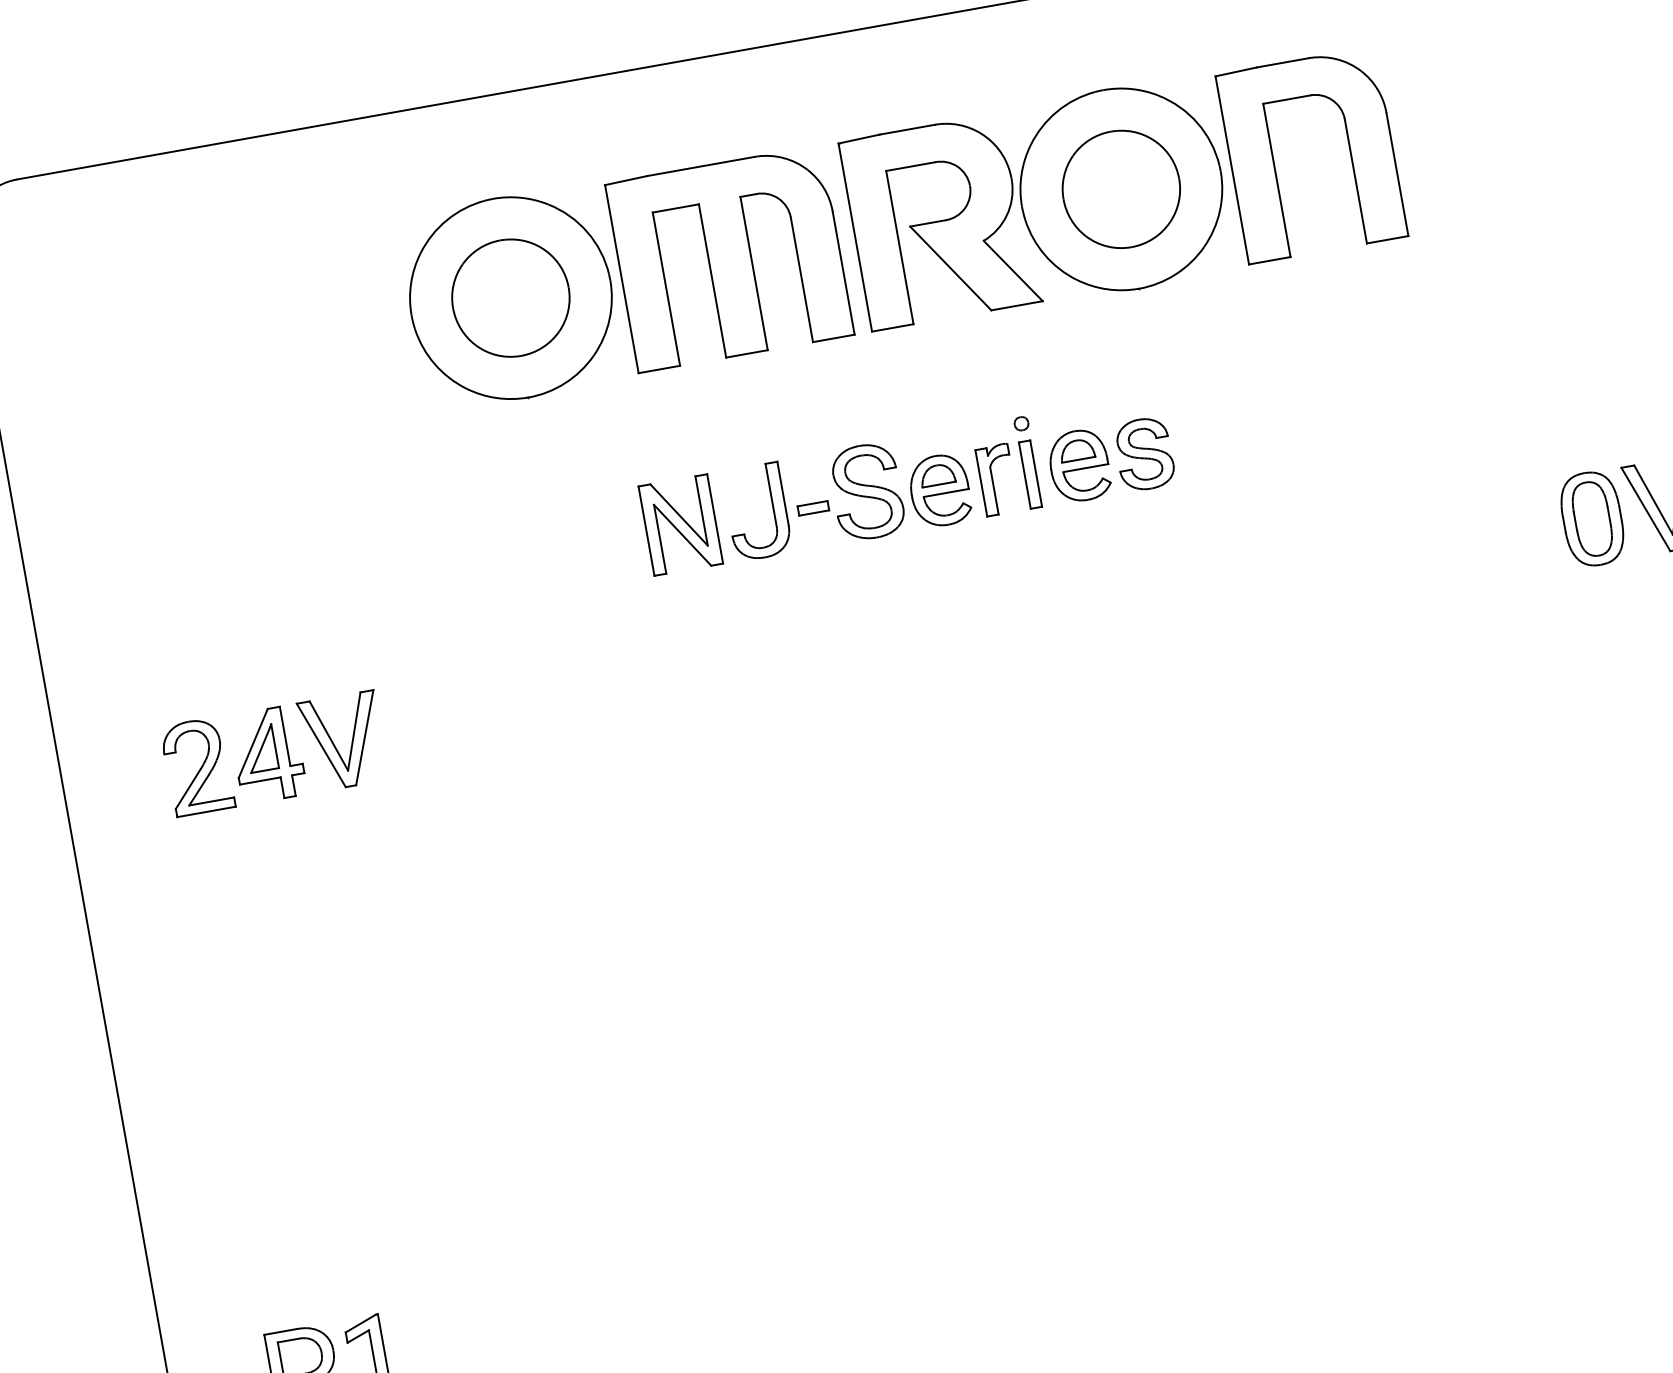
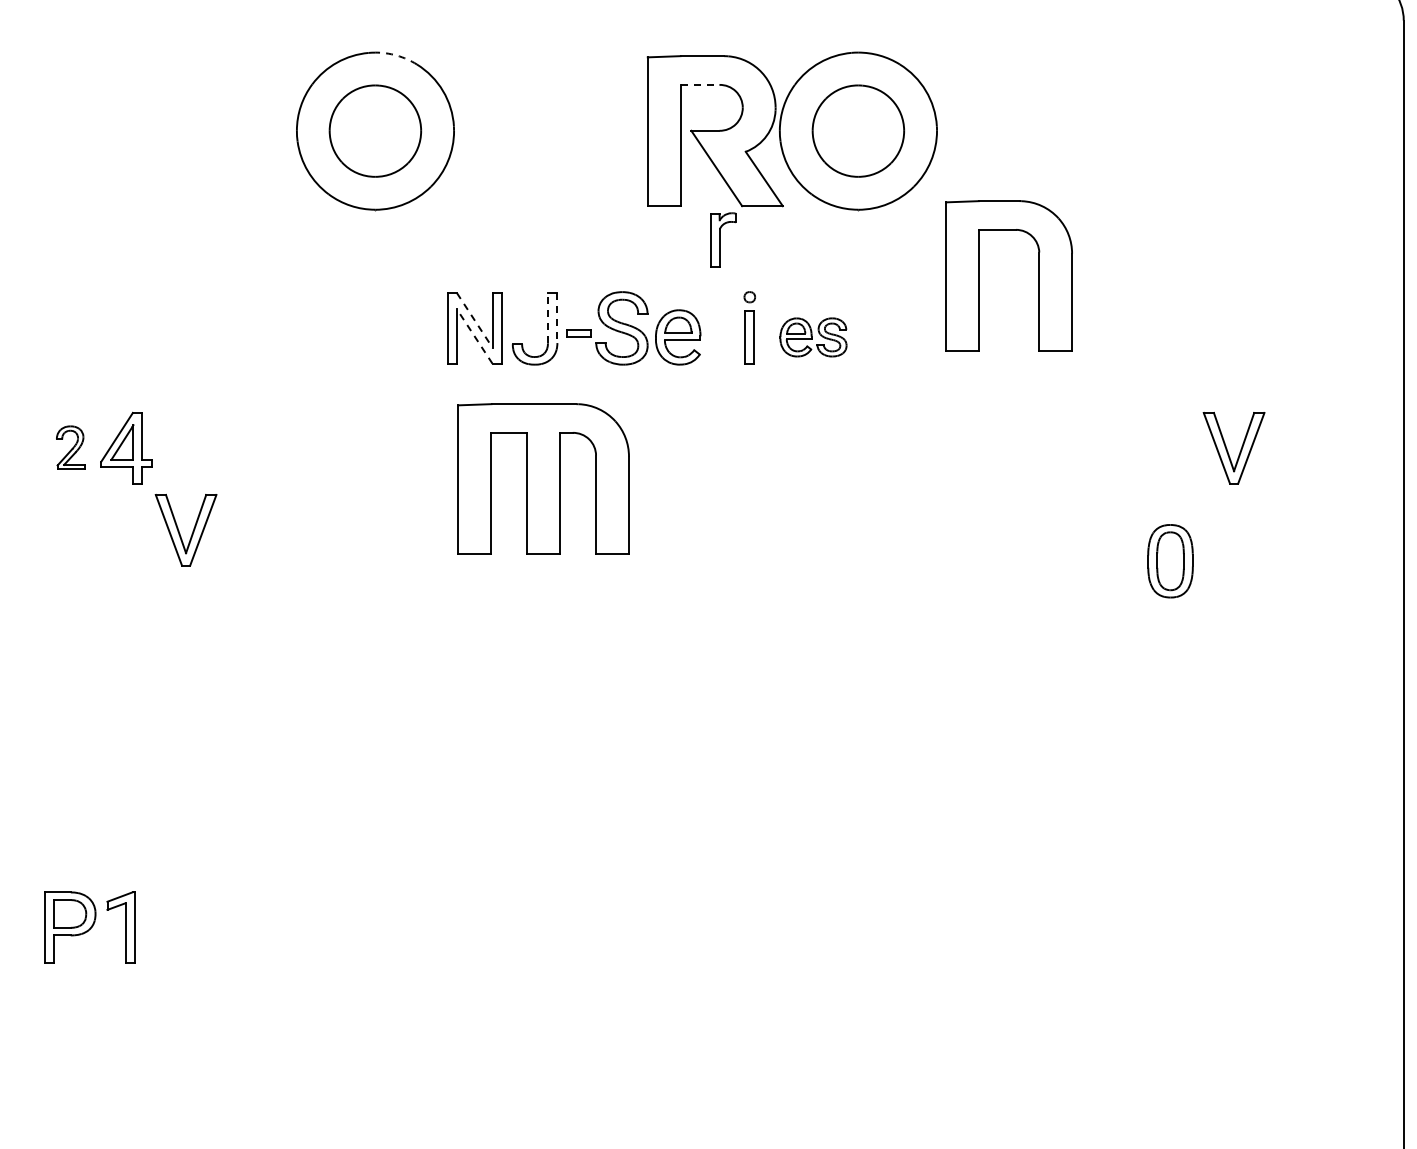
part: (1274, 161) -> (979, 275), moved
line: (911, 165) -> (700, 84), solid -> dashed
arc: (520, 197) -> (396, 55), solid -> dashed
part: (729, 258) -> (543, 478), moved
part: (1111, 460) -> (813, 337), size x0.7
part: (997, 479) -> (723, 239), moved
line: (783, 493) -> (557, 318), solid -> dashed
line: (771, 494) -> (548, 317), solid -> dashed
line: (678, 515) -> (474, 320), solid -> dashed
part: (1592, 519) -> (1170, 561), moved
line: (682, 535) -> (474, 336), solid -> dashed
part: (342, 742) -> (185, 530), moved
part: (196, 766) -> (70, 447), size x0.6

